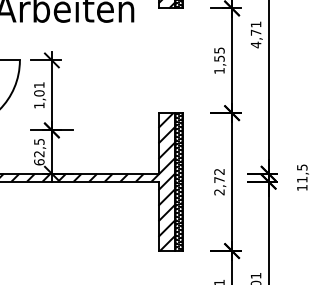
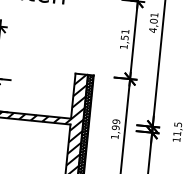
text: (255, 32) -> (153, 21), 4,71 -> 4,01
text: (219, 50) -> (125, 31), 1,55 -> 1,51
text: (219, 181) -> (115, 128), 2,72 -> 1,99

